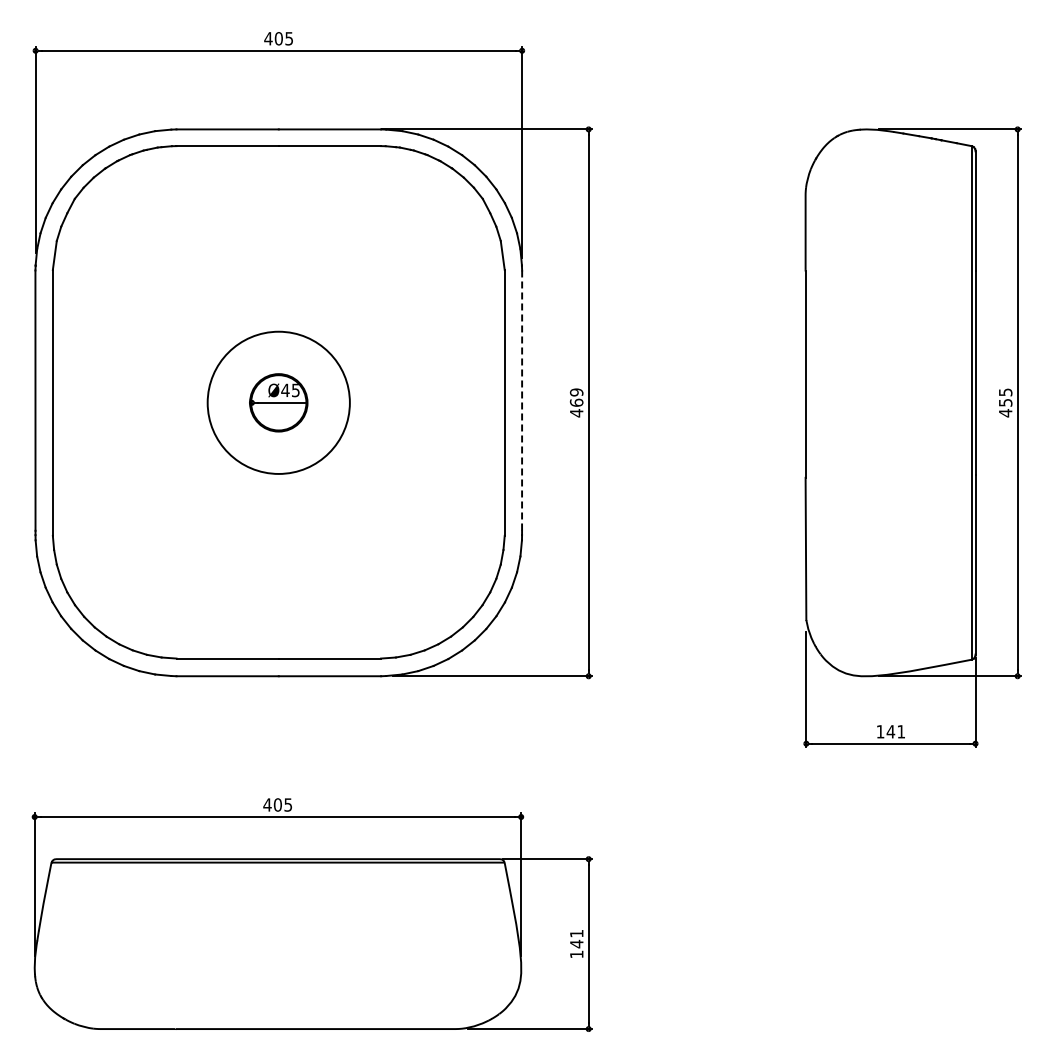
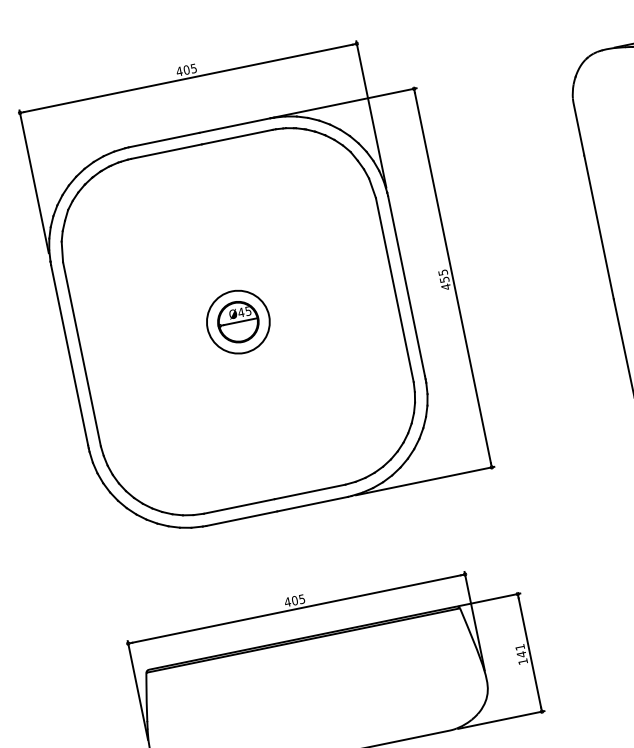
text: (576, 397) -> (443, 276), 469 -> 455
line: (522, 401) -> (406, 286), dashed -> solid
circle: (278, 402) -> (238, 321), size x0.62

